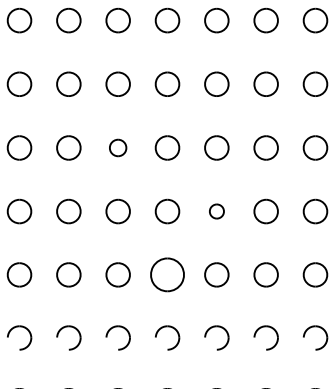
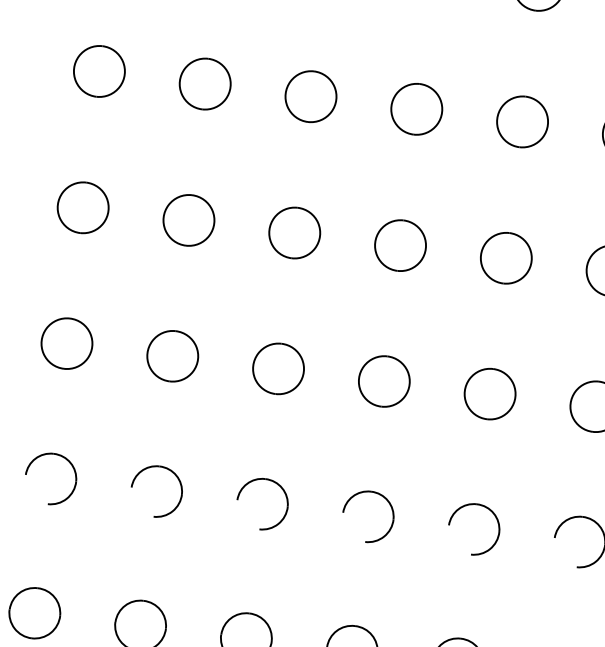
part: (117, 147) -> (309, 95), size x1.43
part: (216, 211) -> (505, 258), size x1.67
part: (167, 274) -> (384, 380), size x0.71

